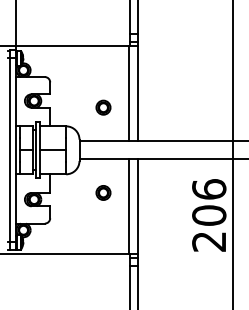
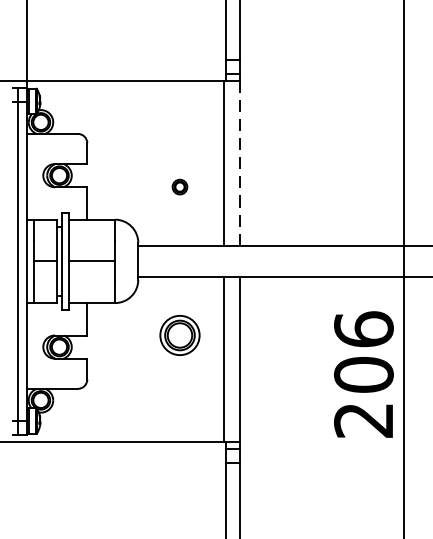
line: (138, 94) -> (240, 164), solid -> dashed
part: (103, 107) -> (179, 186), size x0.6
part: (103, 192) -> (179, 334), size x1.6

